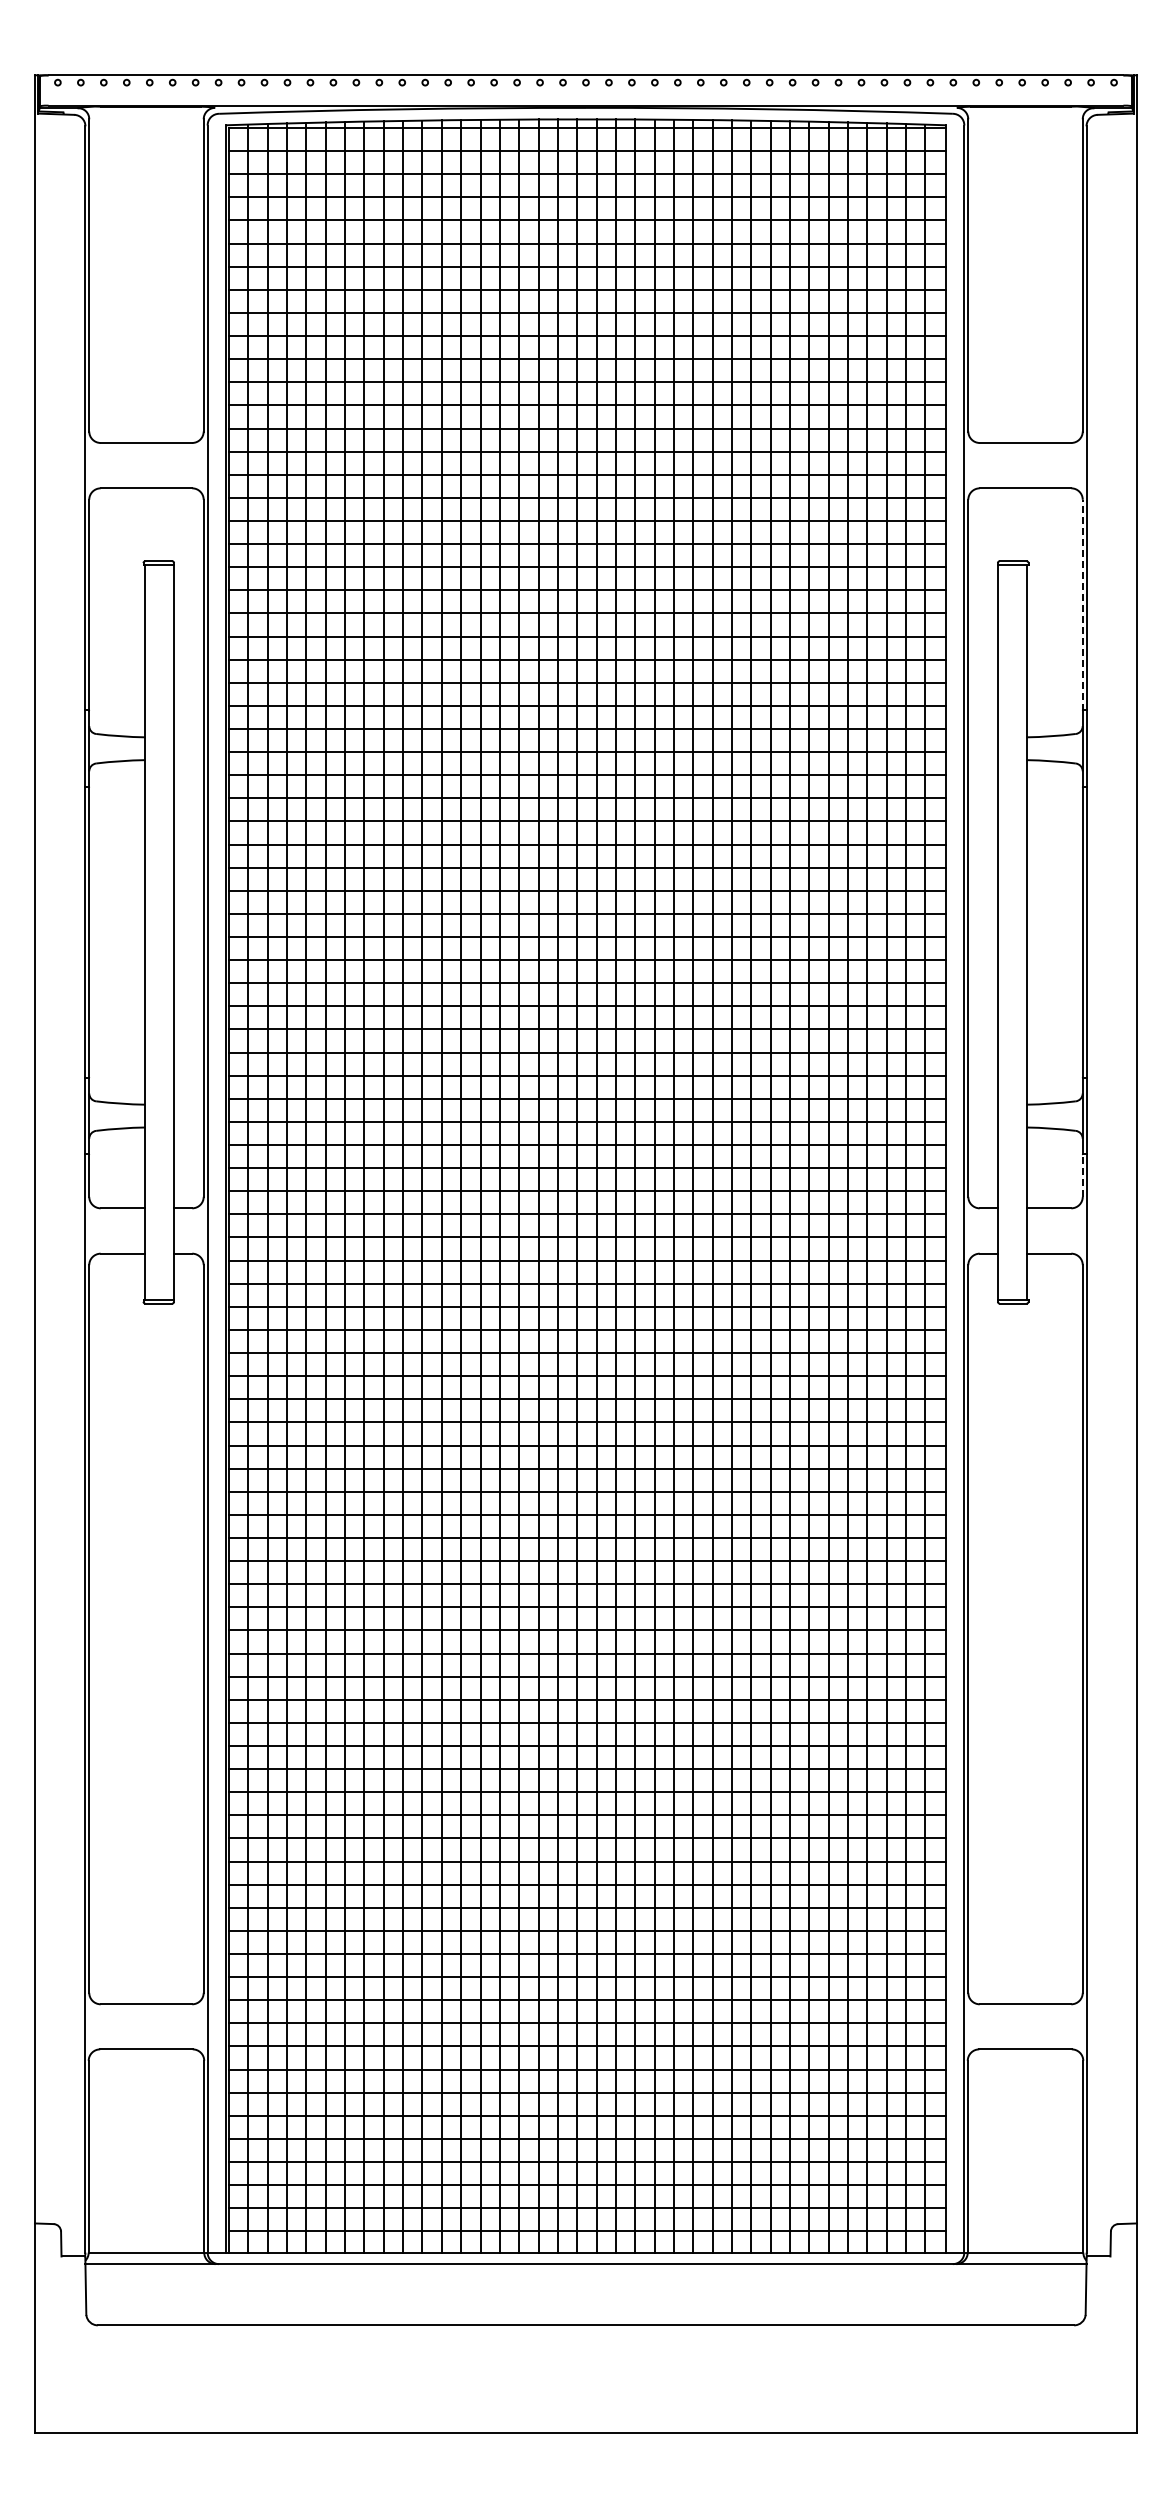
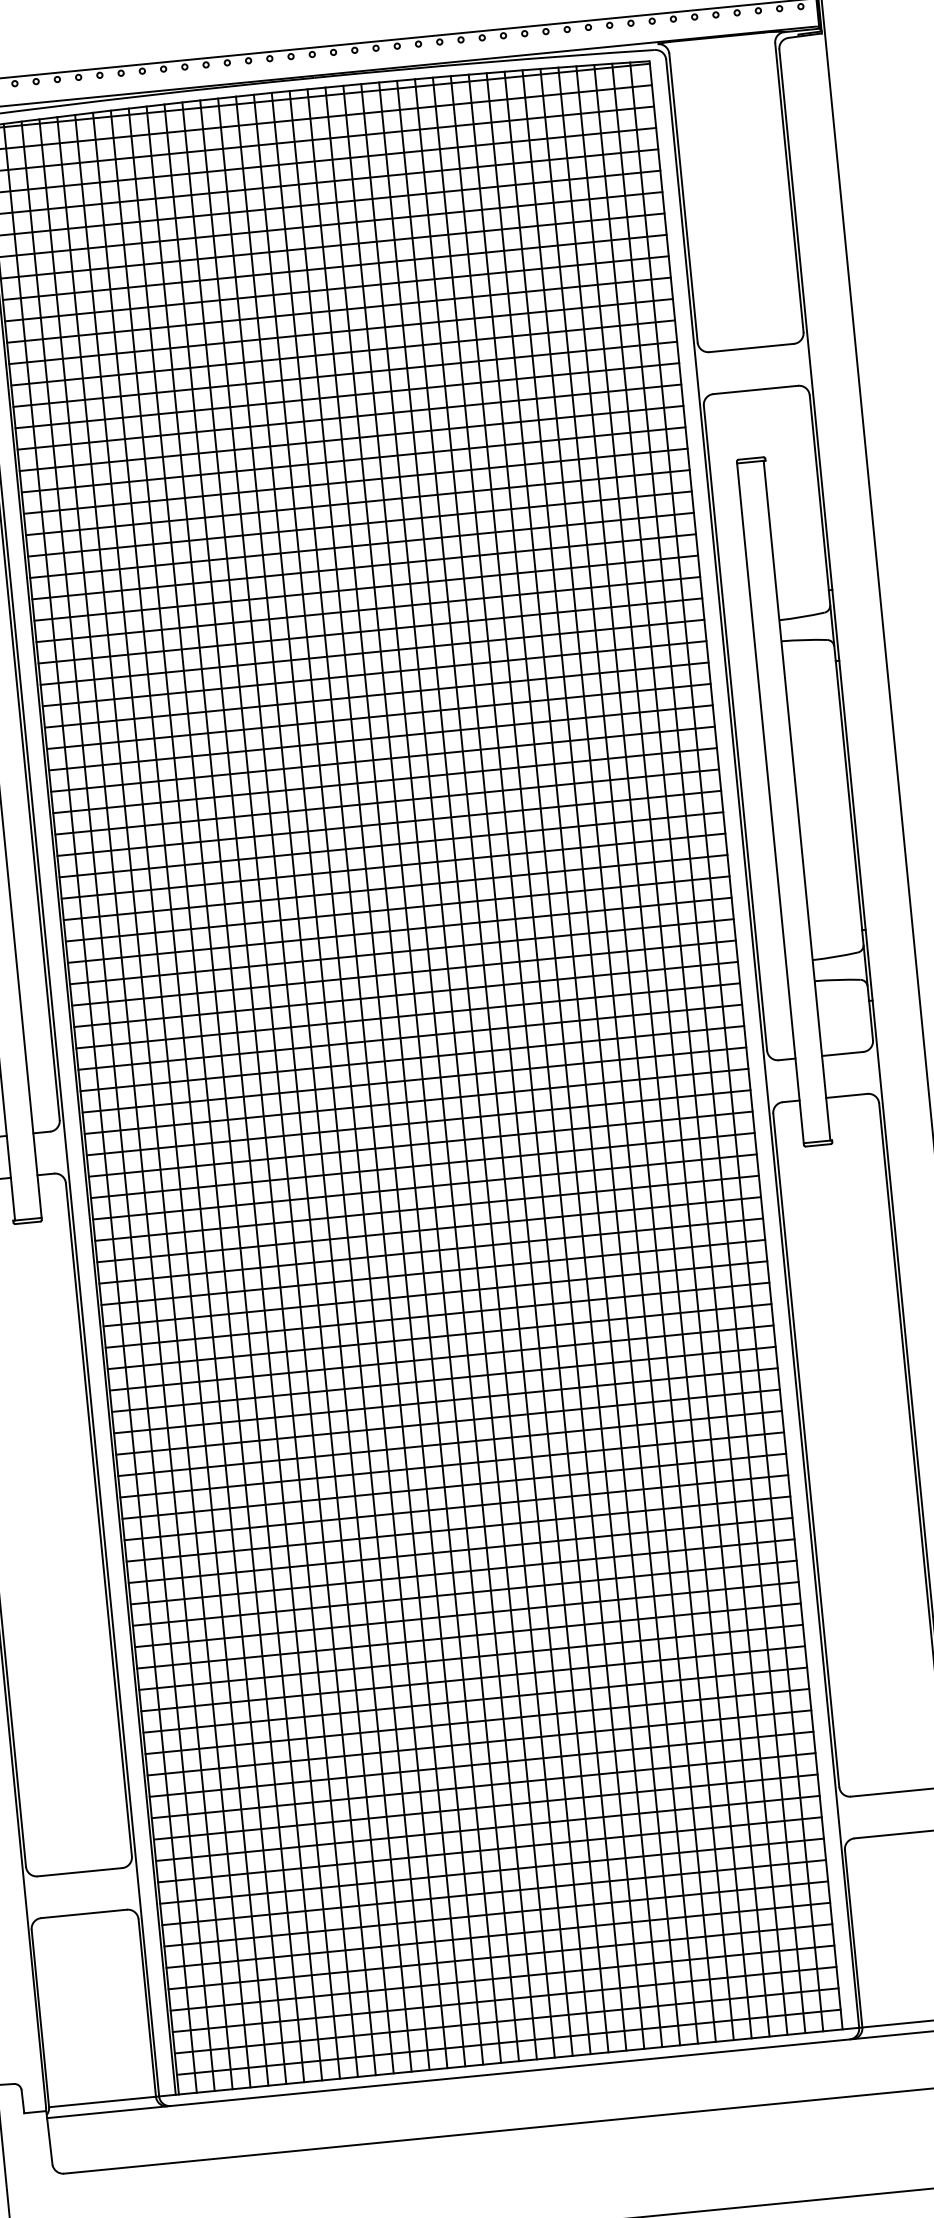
line: (1082, 604) -> (819, 492), dashed -> solid
line: (1082, 1175) -> (870, 1020), dashed -> solid

